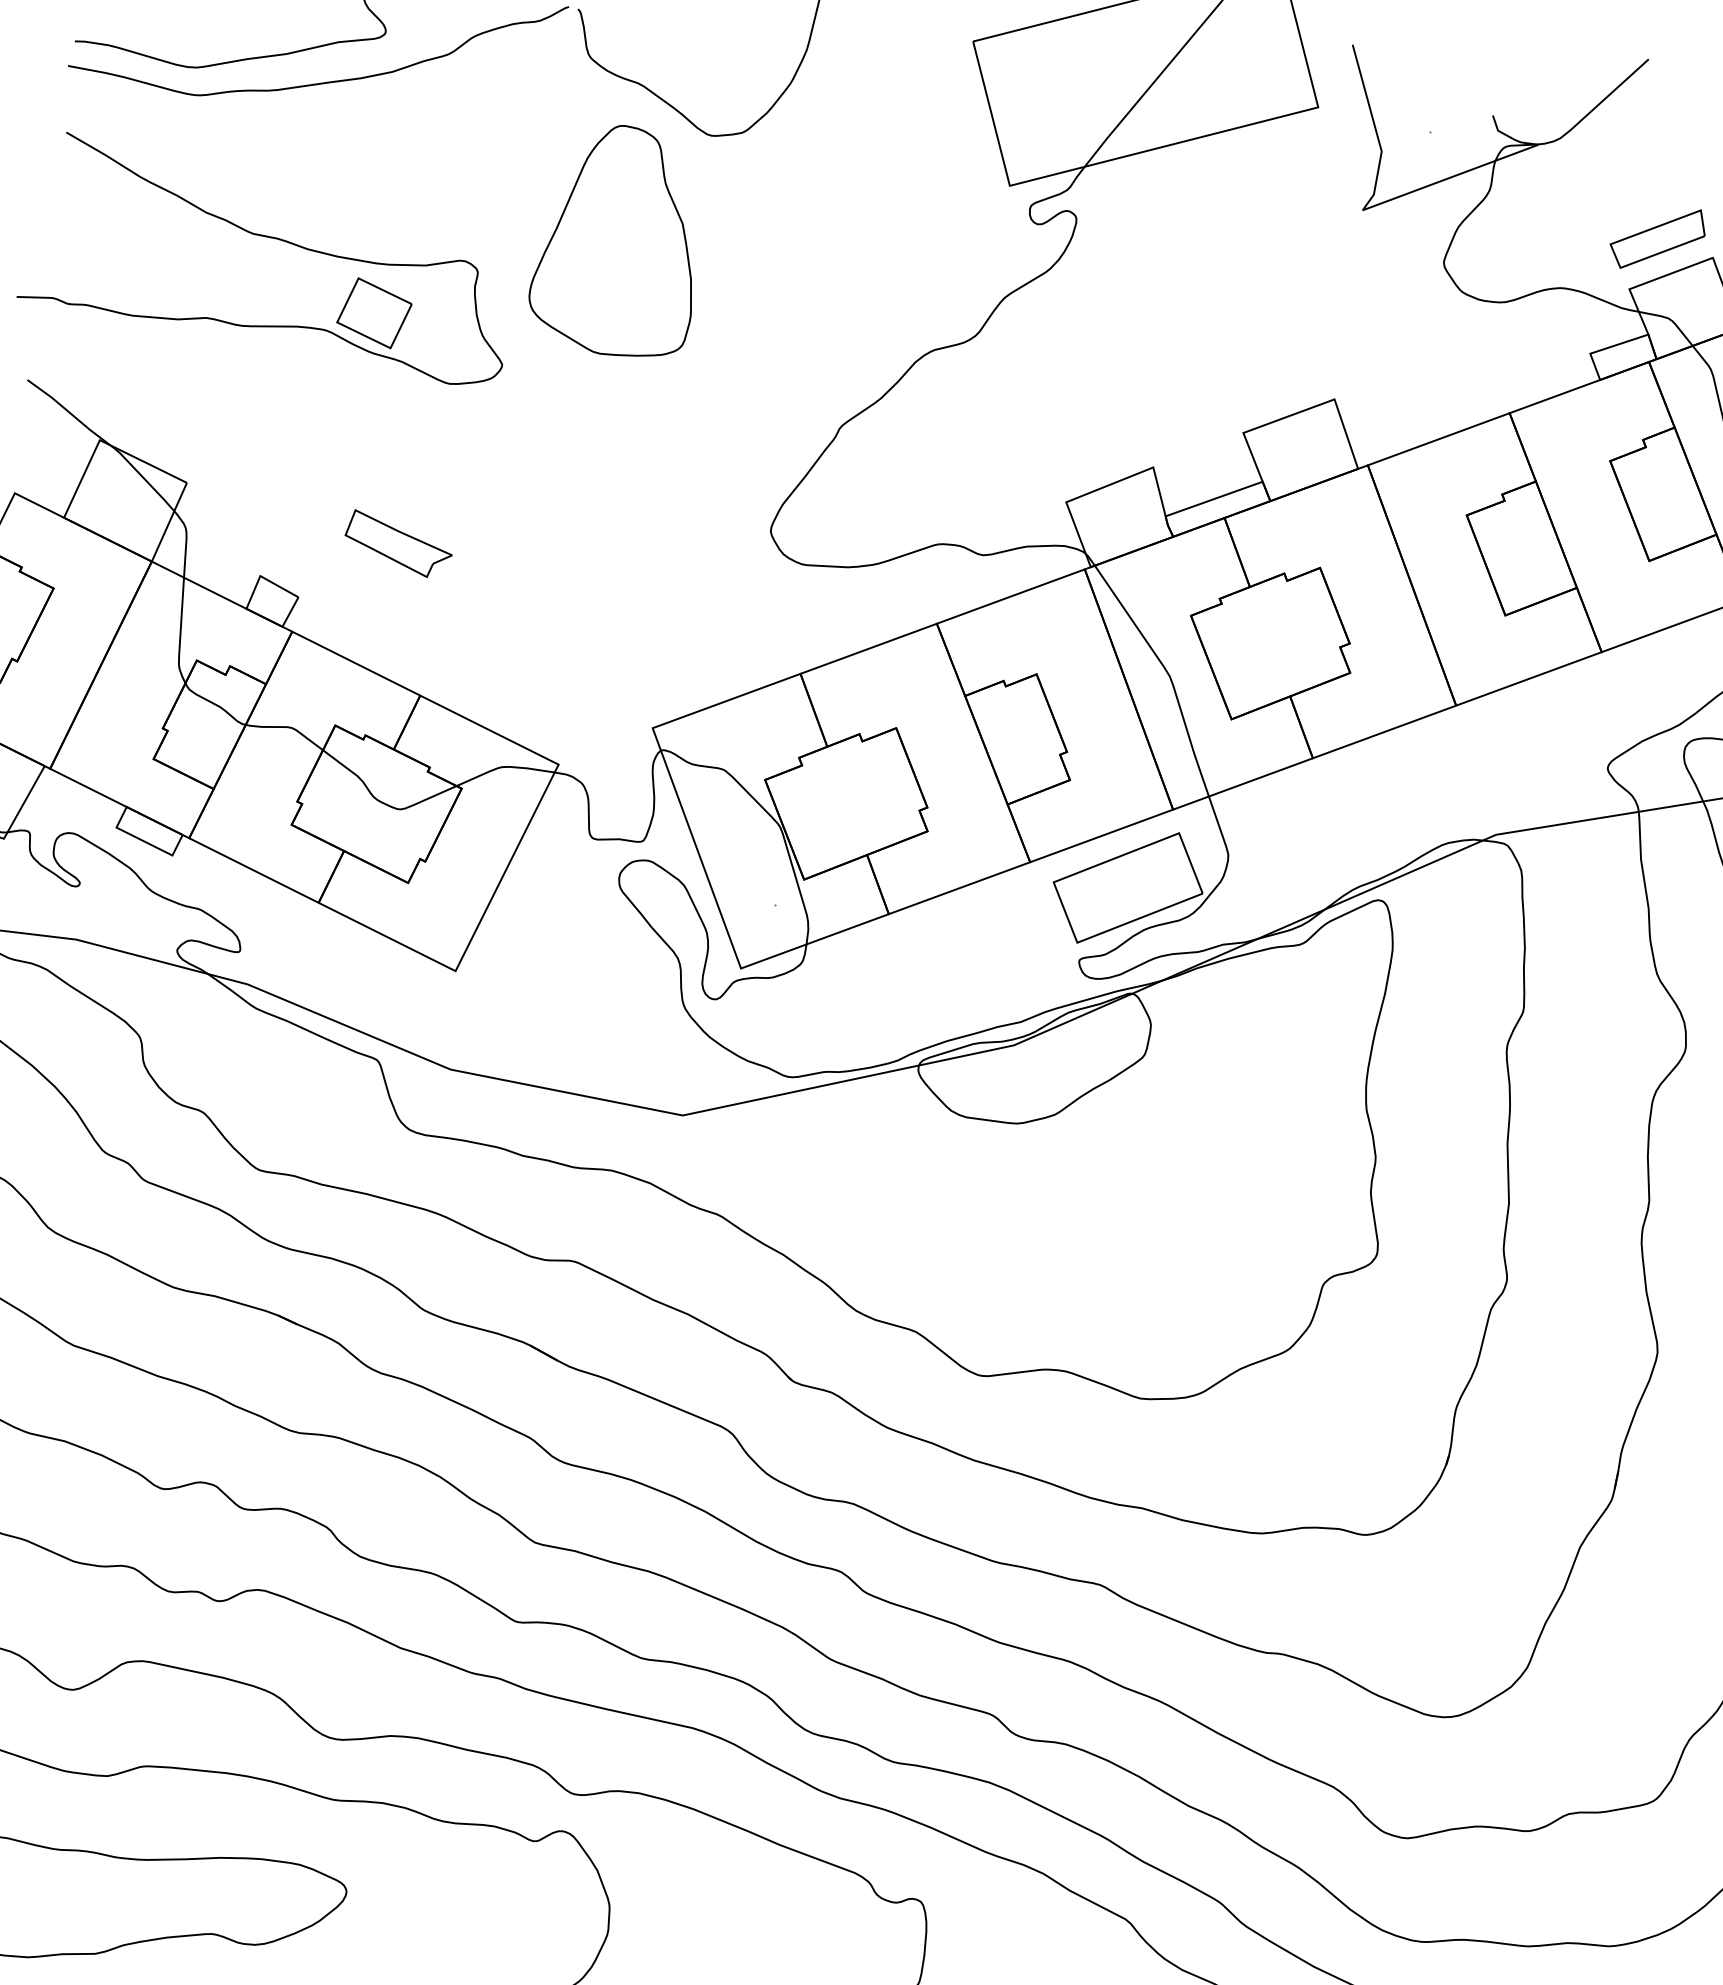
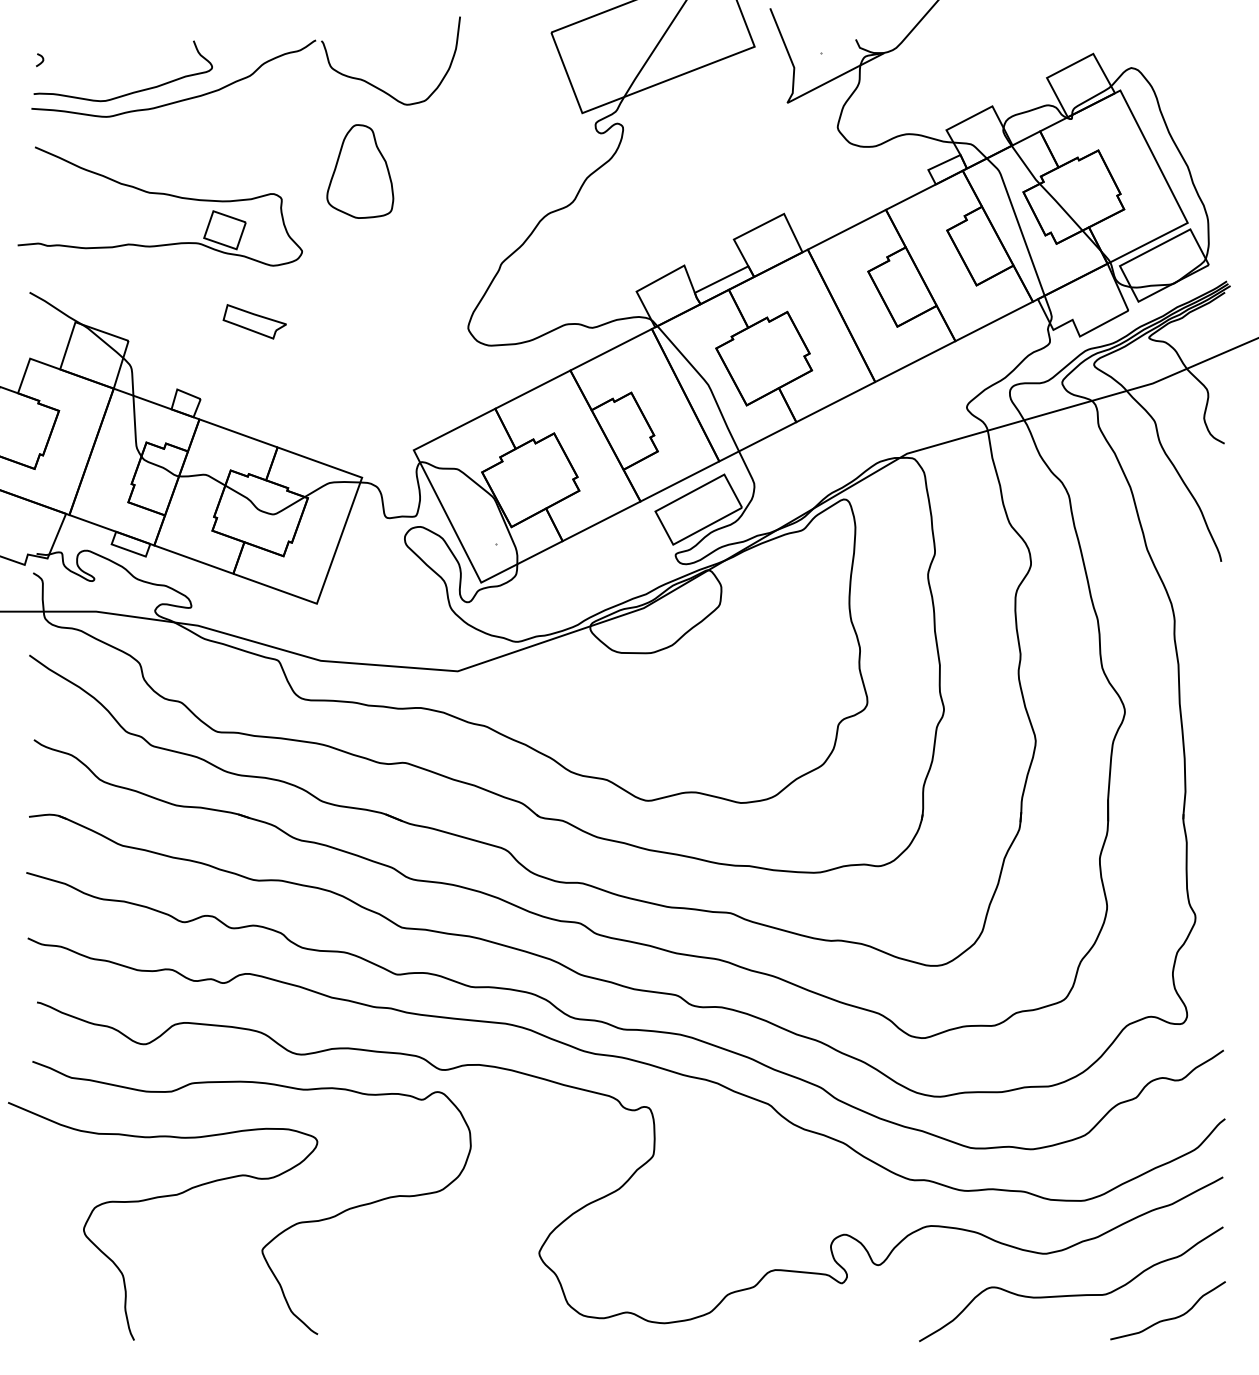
part: (1656, 237) -> (958, 98), removed
part: (618, 240) -> (360, 171), size x0.7
part: (398, 543) -> (254, 321), moved

